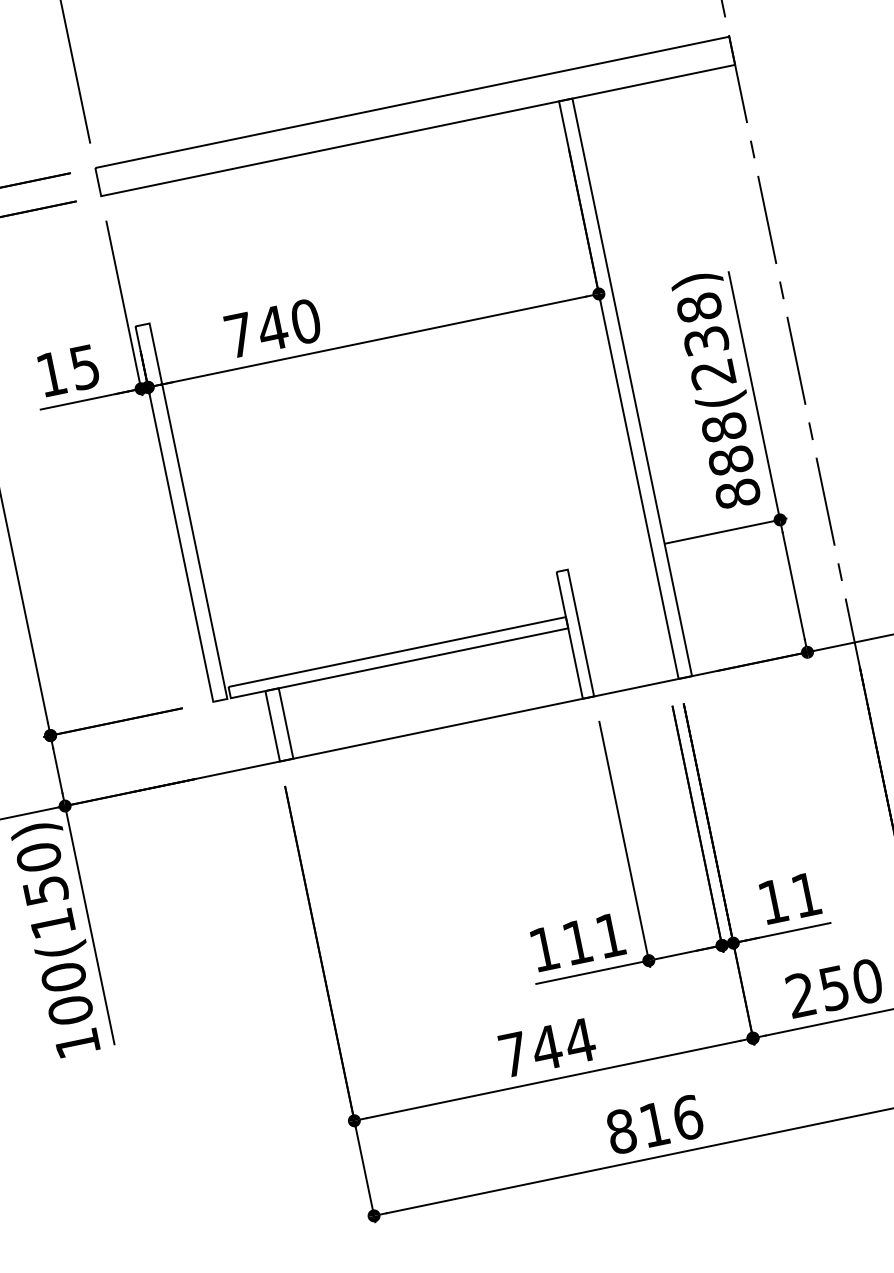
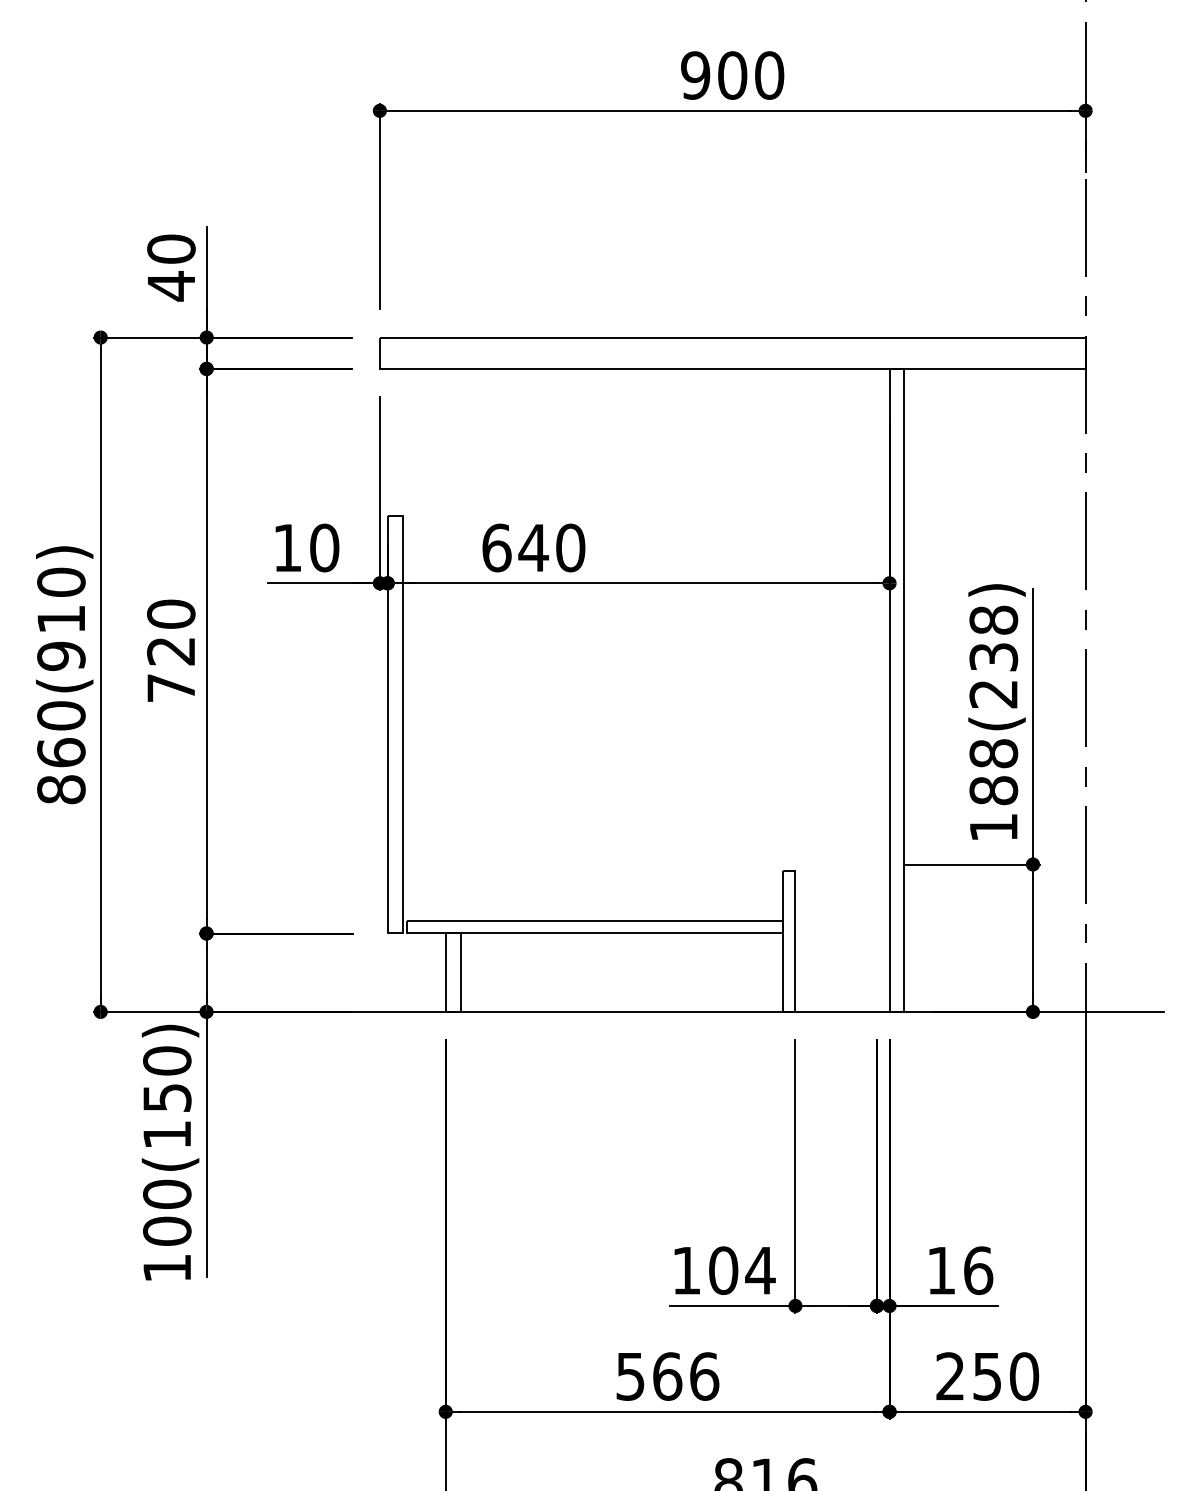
text: (239, 334) -> (496, 547), 740 -> 640
text: (84, 366) -> (324, 547), 15 -> 10
text: (737, 494) -> (993, 827), 888(238) -> 188(238)
text: (806, 894) -> (978, 1270), 11 -> 16
text: (594, 938) -> (742, 1270), 111 -> 104
text: (547, 1047) -> (667, 1376), 744 -> 566

